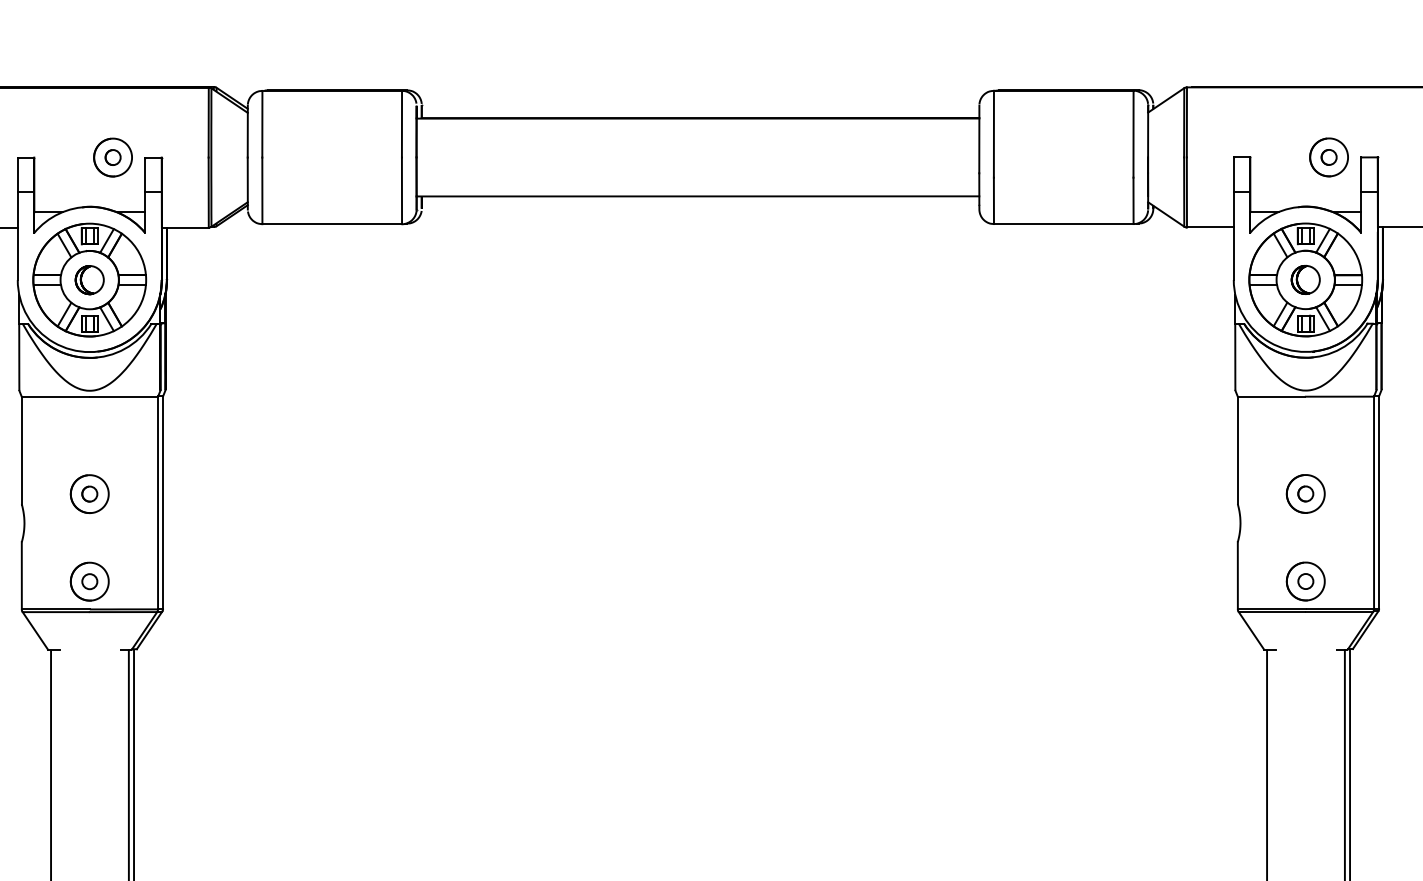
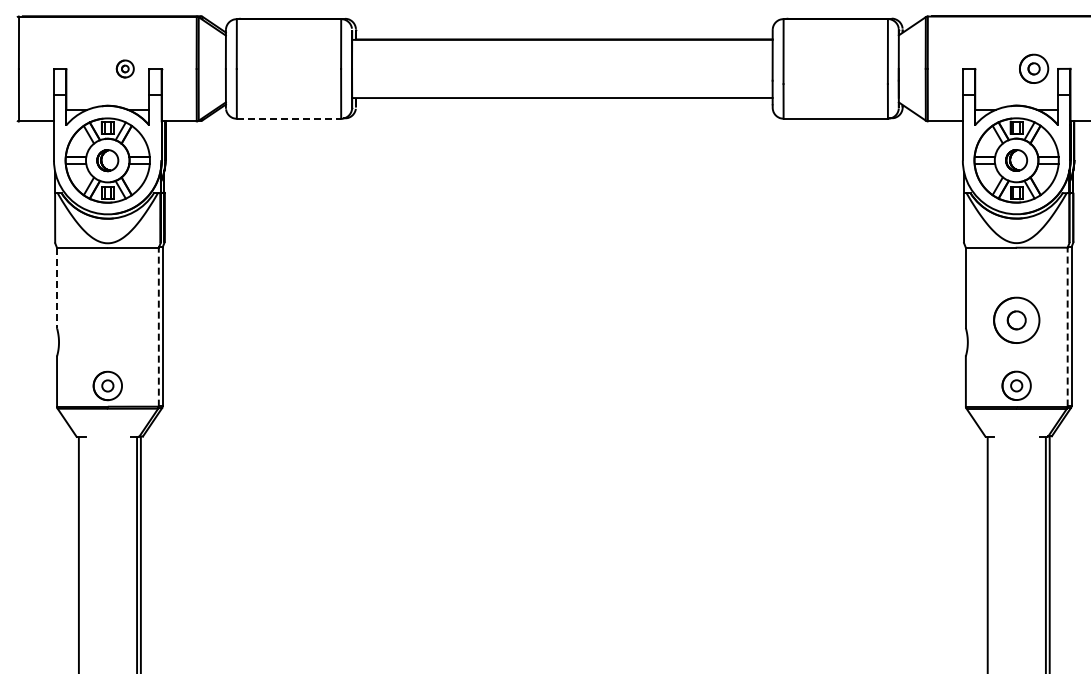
part: (113, 156) -> (125, 68), size x0.6
line: (332, 223) -> (289, 118), solid -> dashed
line: (22, 451) -> (57, 288), solid -> dashed
part: (89, 494) -> (107, 320), removed
part: (1305, 494) -> (1016, 320), size x1.6
line: (157, 502) -> (158, 326), solid -> dashed
line: (1373, 502) -> (1067, 326), solid -> dashed

